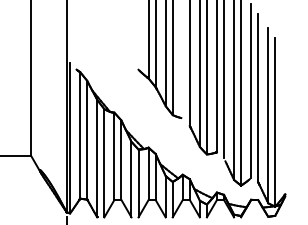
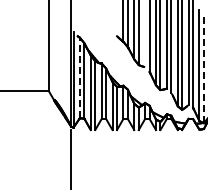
line: (274, 122) -> (203, 69), solid -> dashed
line: (79, 134) -> (79, 77), solid -> dashed

